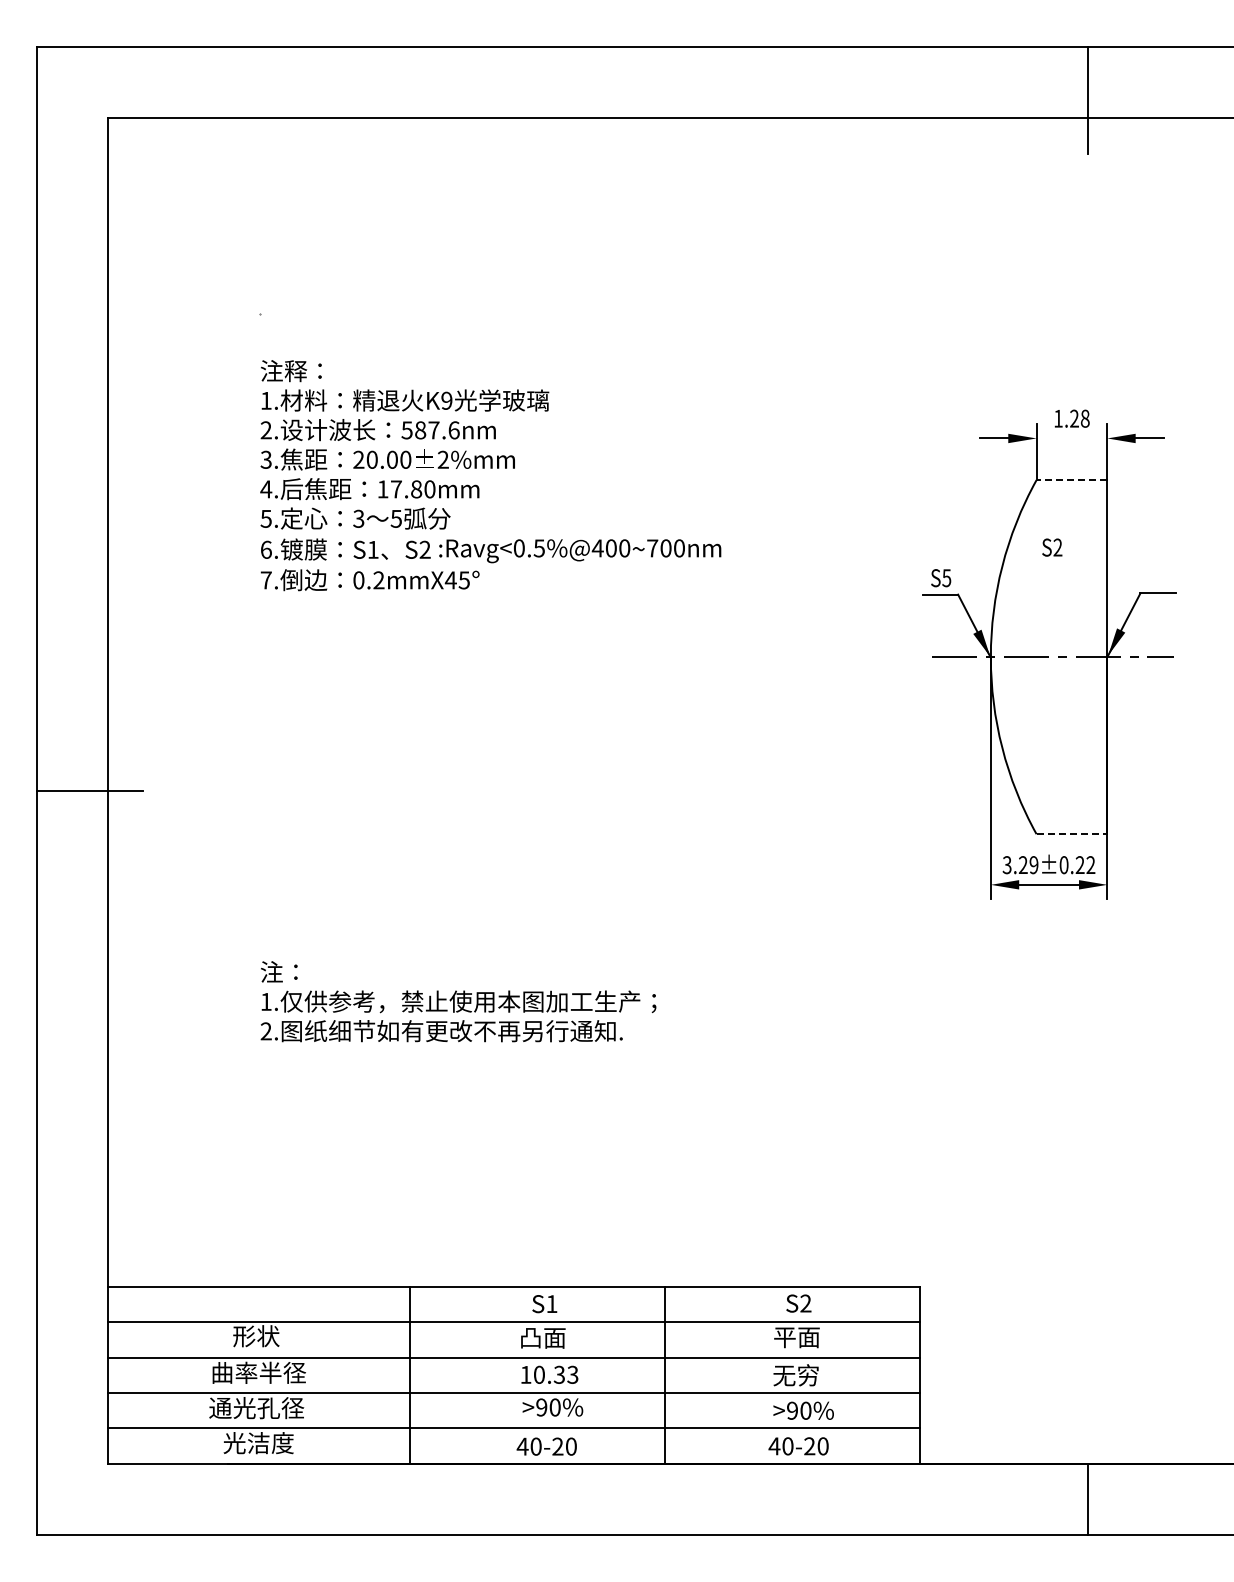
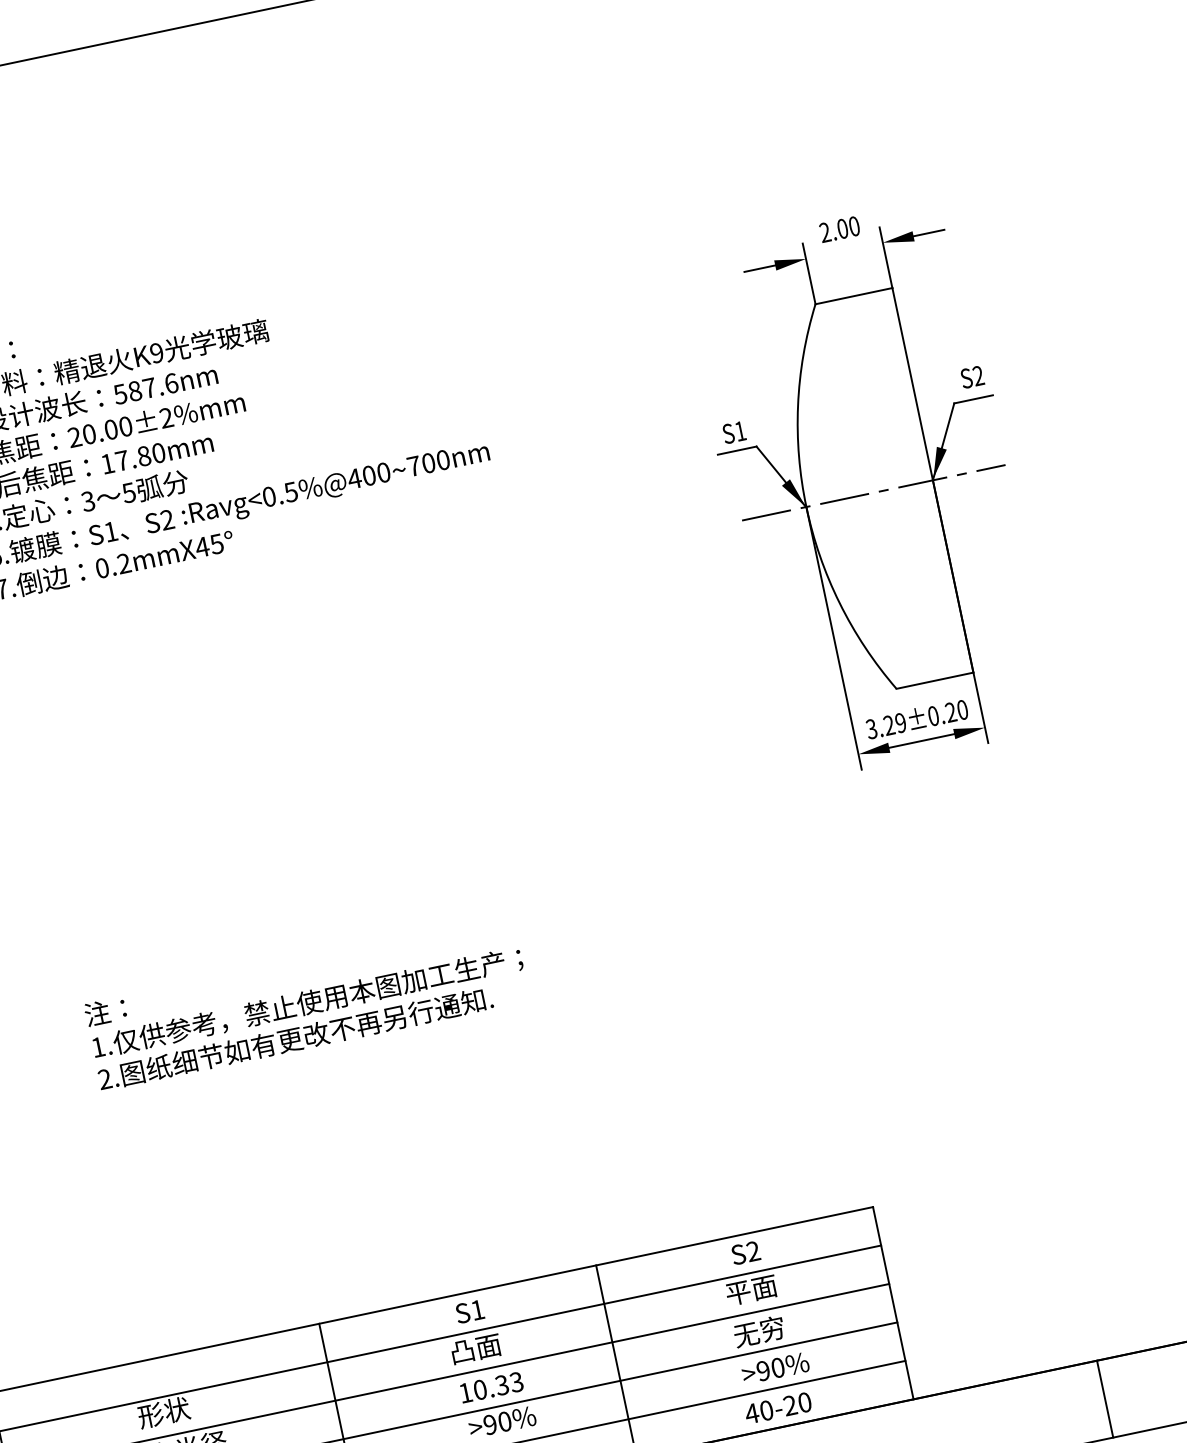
text: (1071, 418) -> (839, 229), 1.28 -> 2.00
line: (1071, 480) -> (853, 296), dashed -> solid
text: (1052, 547) -> (972, 377), moved
text: (946, 578) -> (740, 431), S5 -> S1
line: (1072, 834) -> (935, 680), dashed -> solid
text: (1090, 865) -> (962, 710), 3.29±0.22 -> 3.29±0.20

